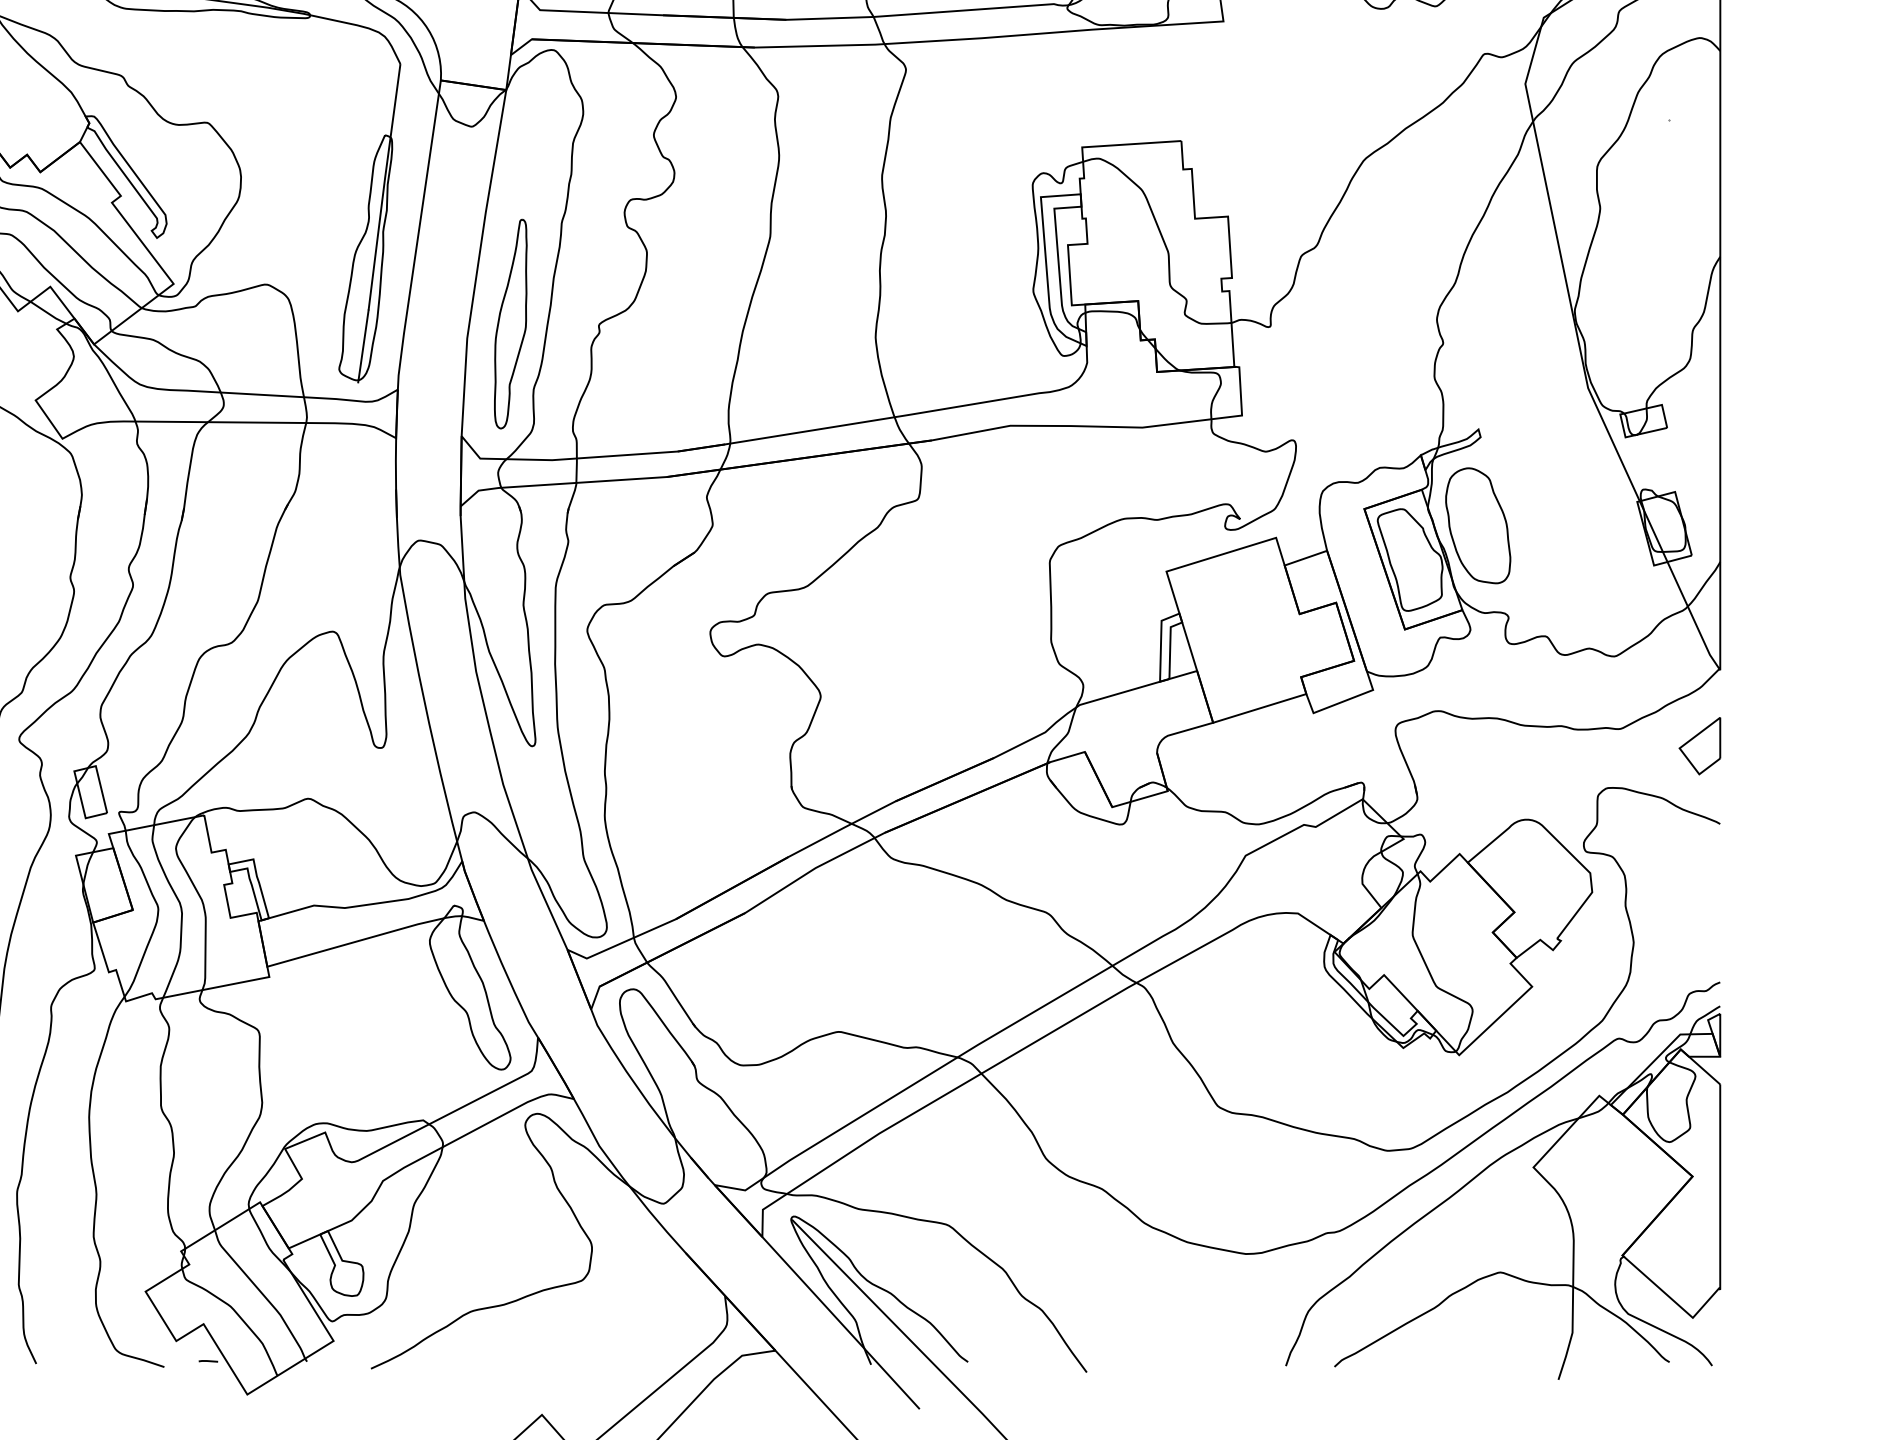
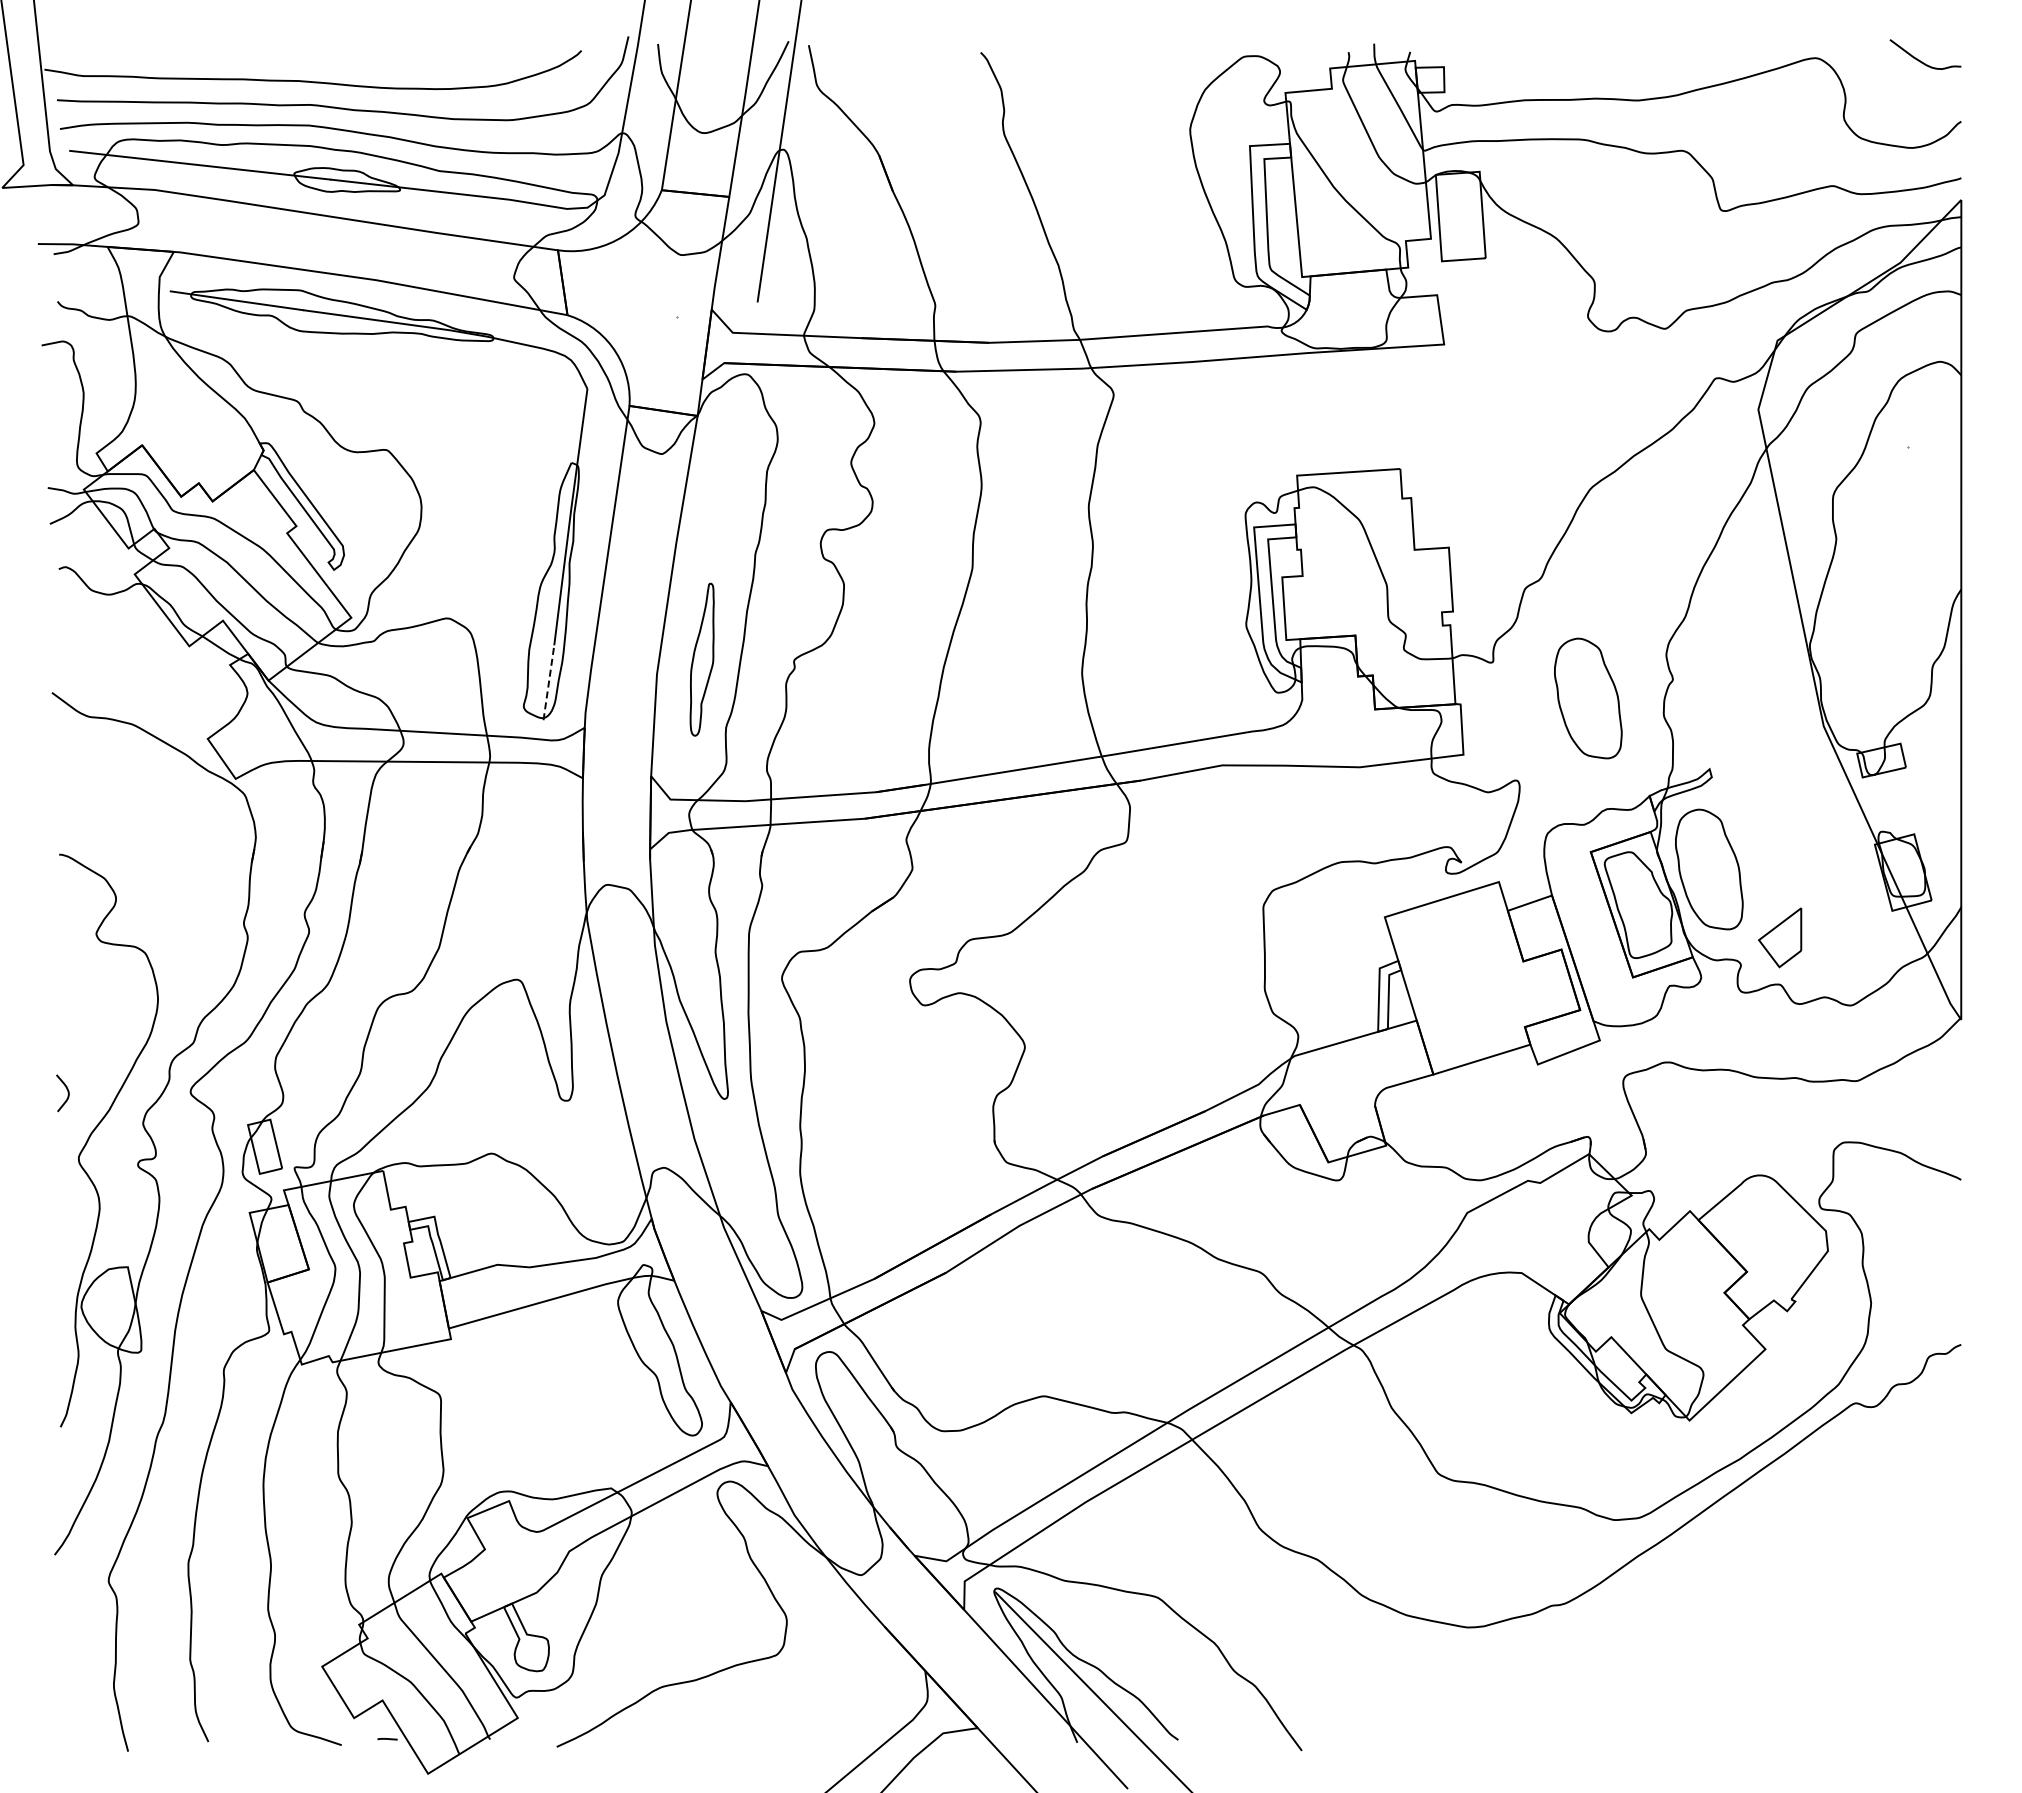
part: (510, 324) -> (701, 659), size x0.7
line: (363, 346) -> (548, 682), solid -> dashed
part: (1362, 361) -> (1588, 698), added
part: (1700, 745) -> (1780, 937), moved
part: (1487, 1169) -> (1718, 1539), removed

